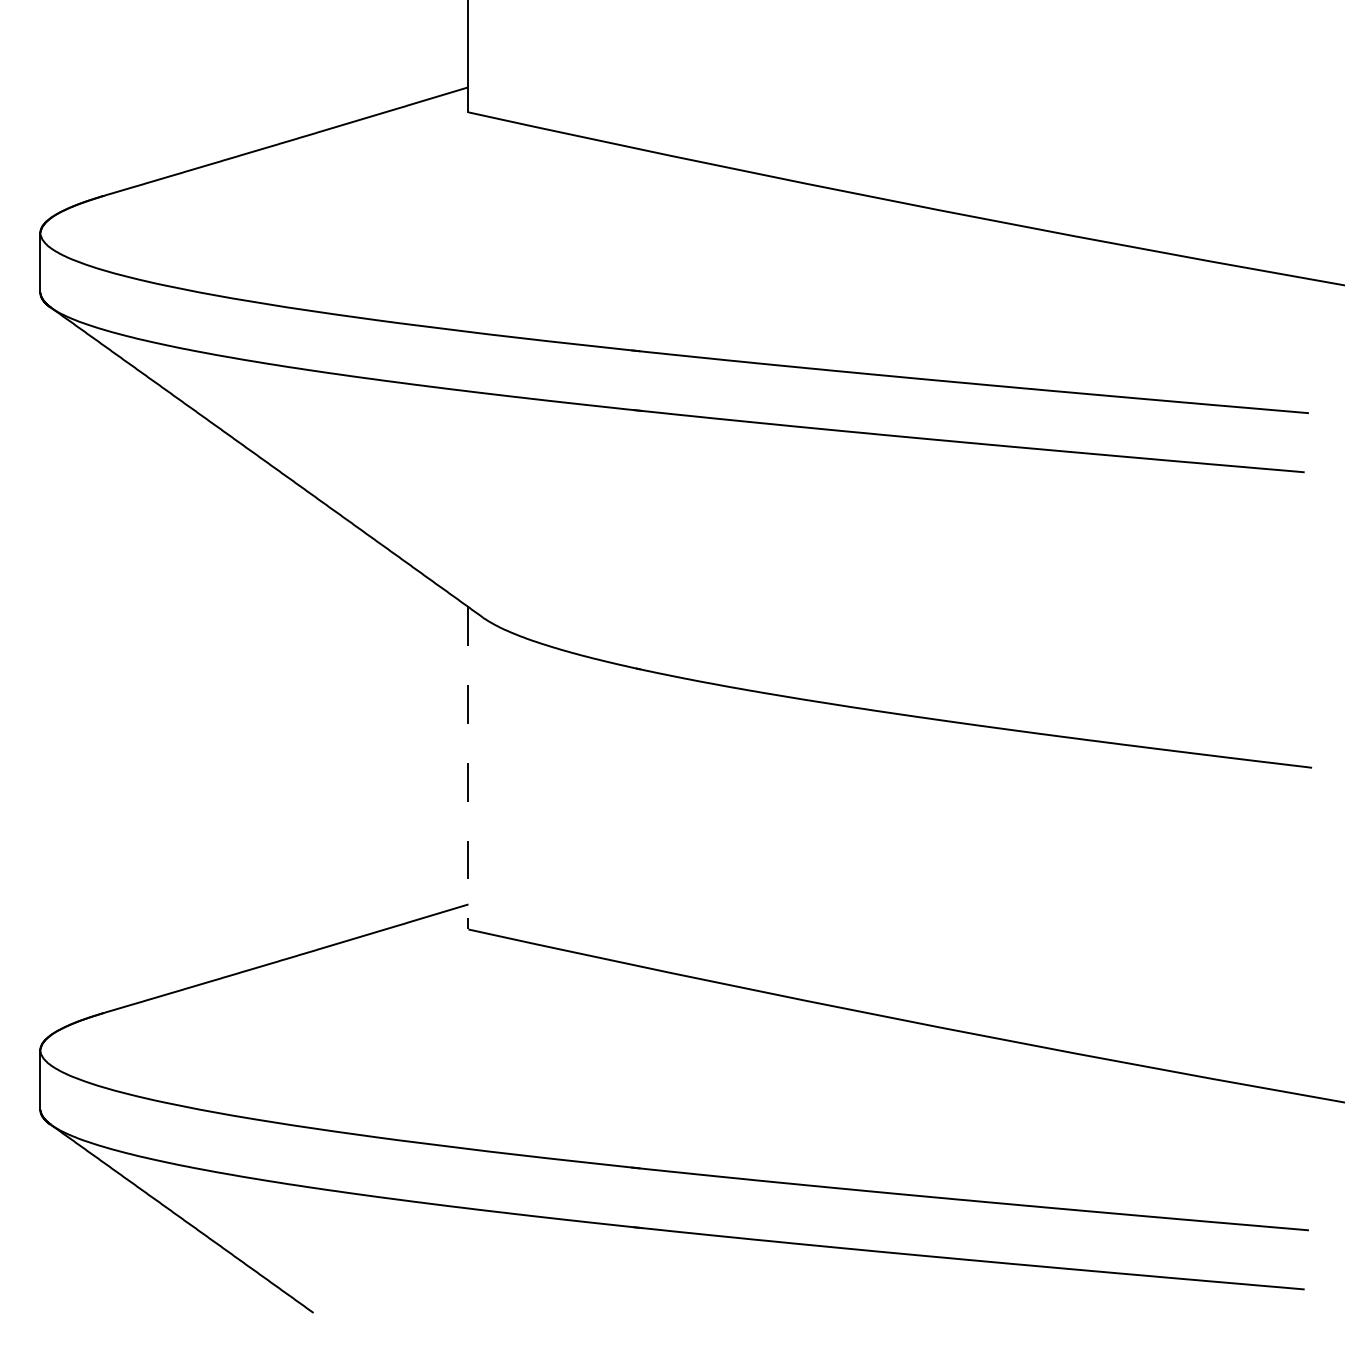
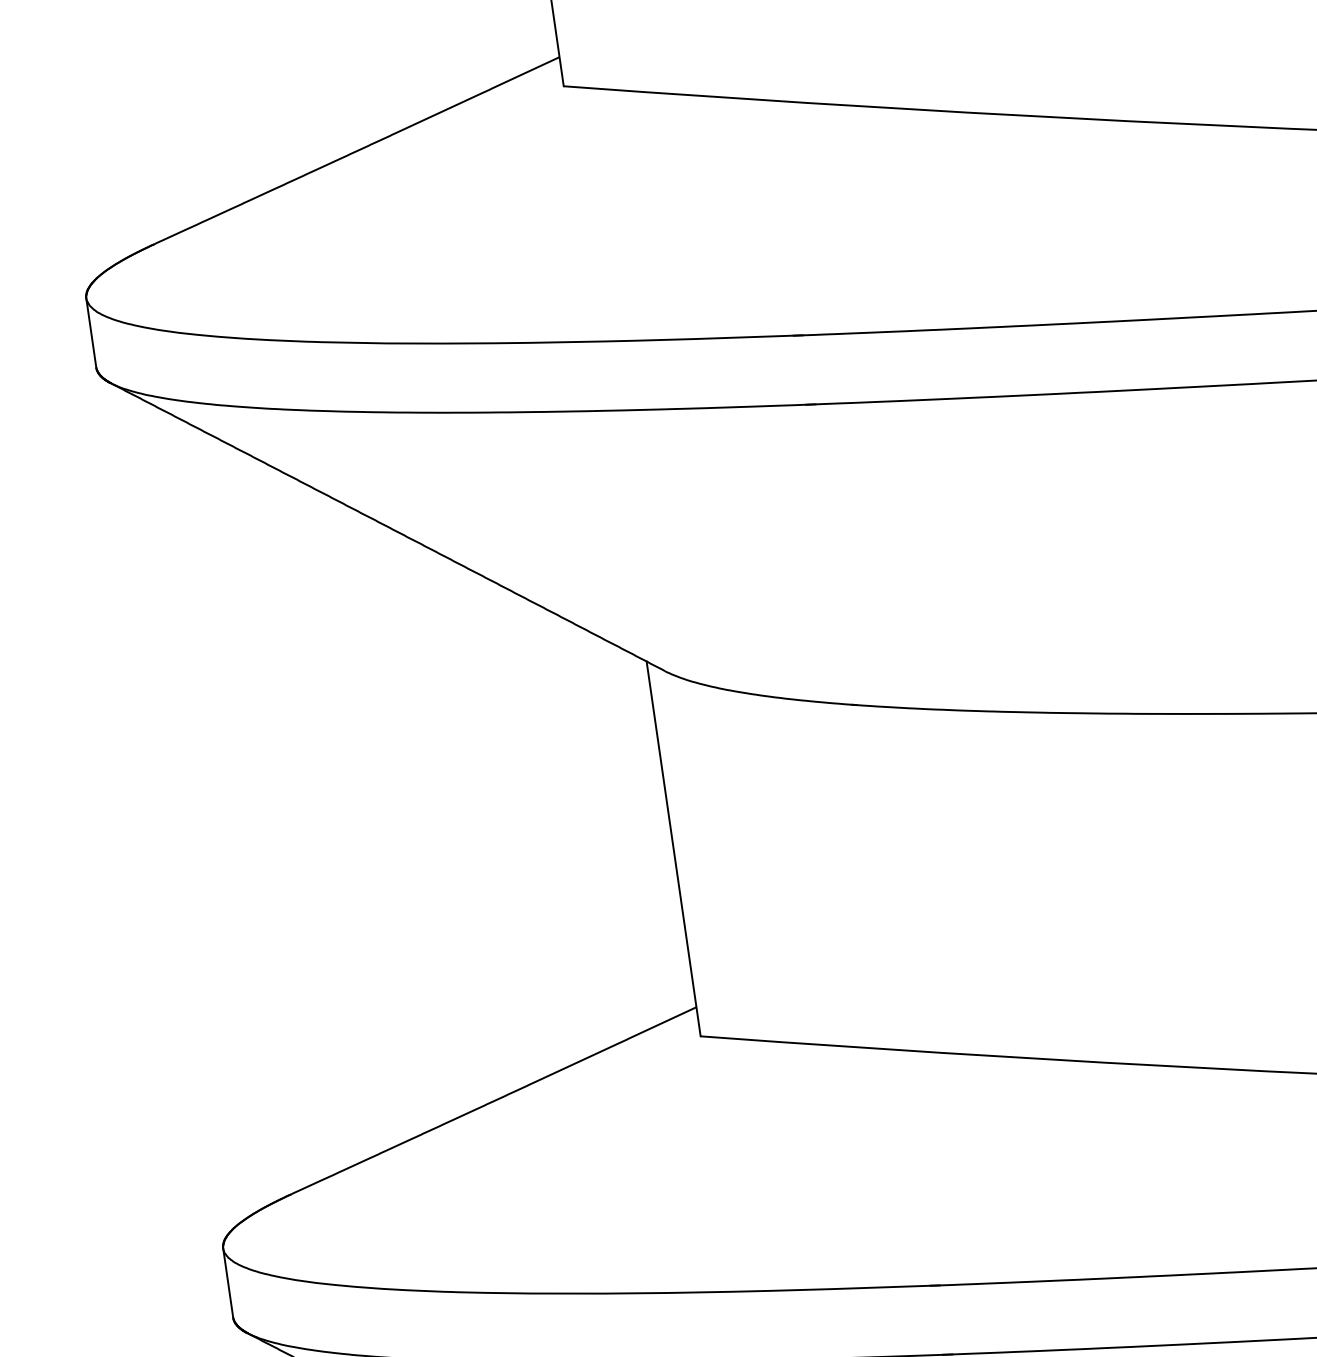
line: (468, 768) -> (673, 849), dashed -> solid

